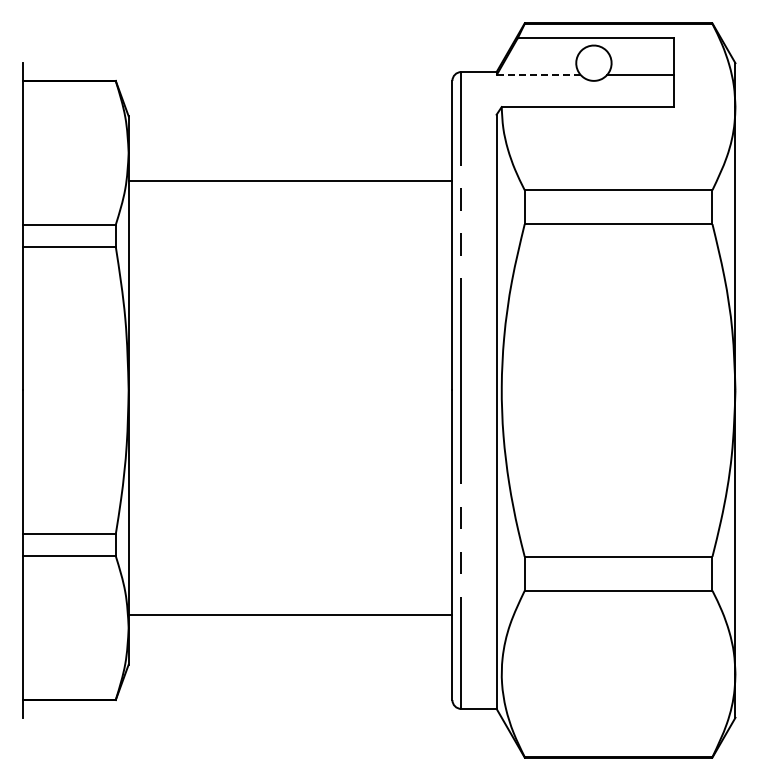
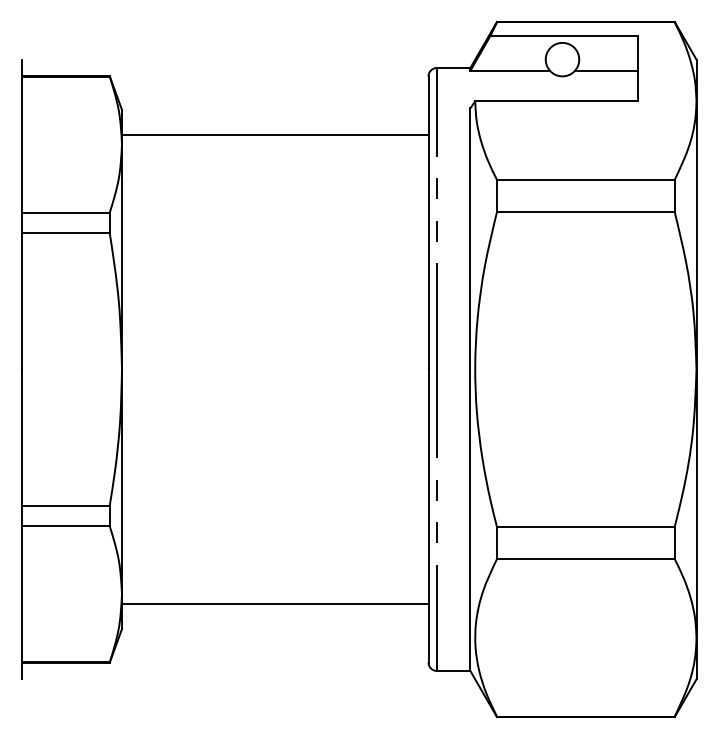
line: (538, 75) -> (510, 71), dashed -> solid
line: (290, 180) -> (275, 134), moved
line: (290, 615) -> (275, 604), moved

